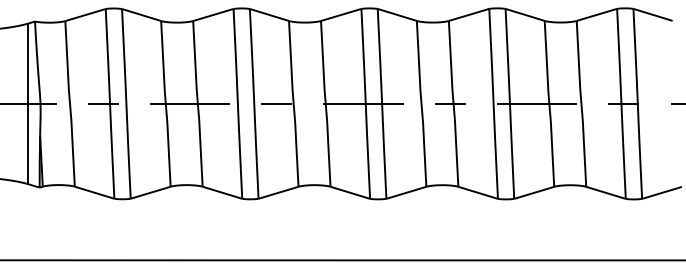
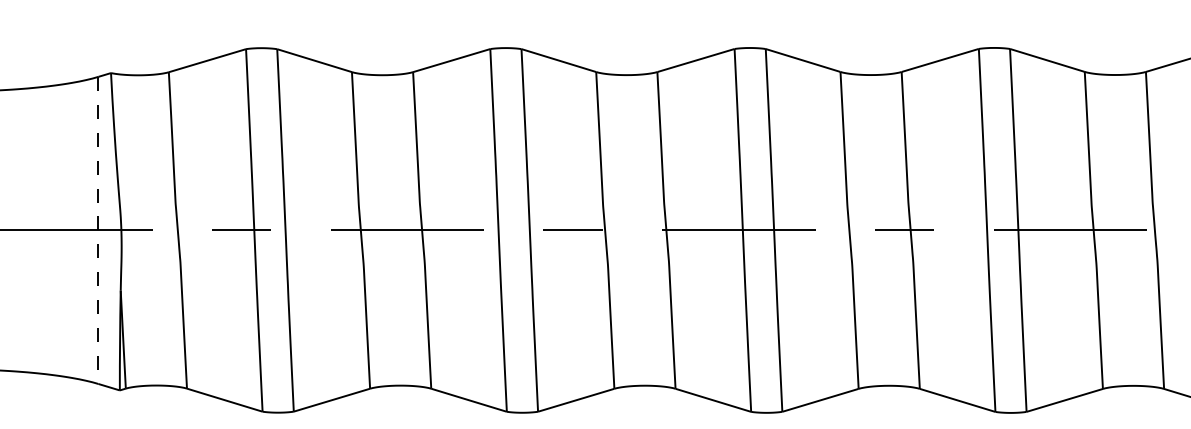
line: (28, 104) -> (98, 231), solid -> dashed

